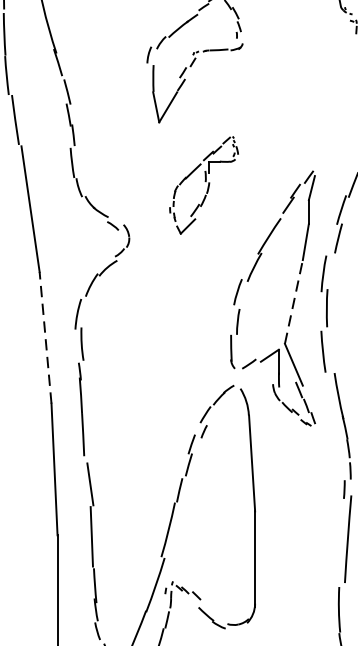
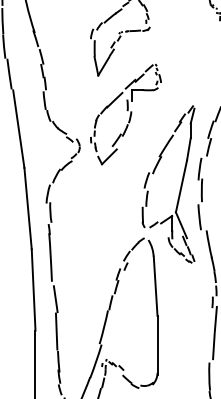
part: (203, 185) -> (125, 114), size x1.67
line: (293, 301) -> (181, 186), dashed -> solid
line: (46, 337) -> (28, 208), dashed -> solid

